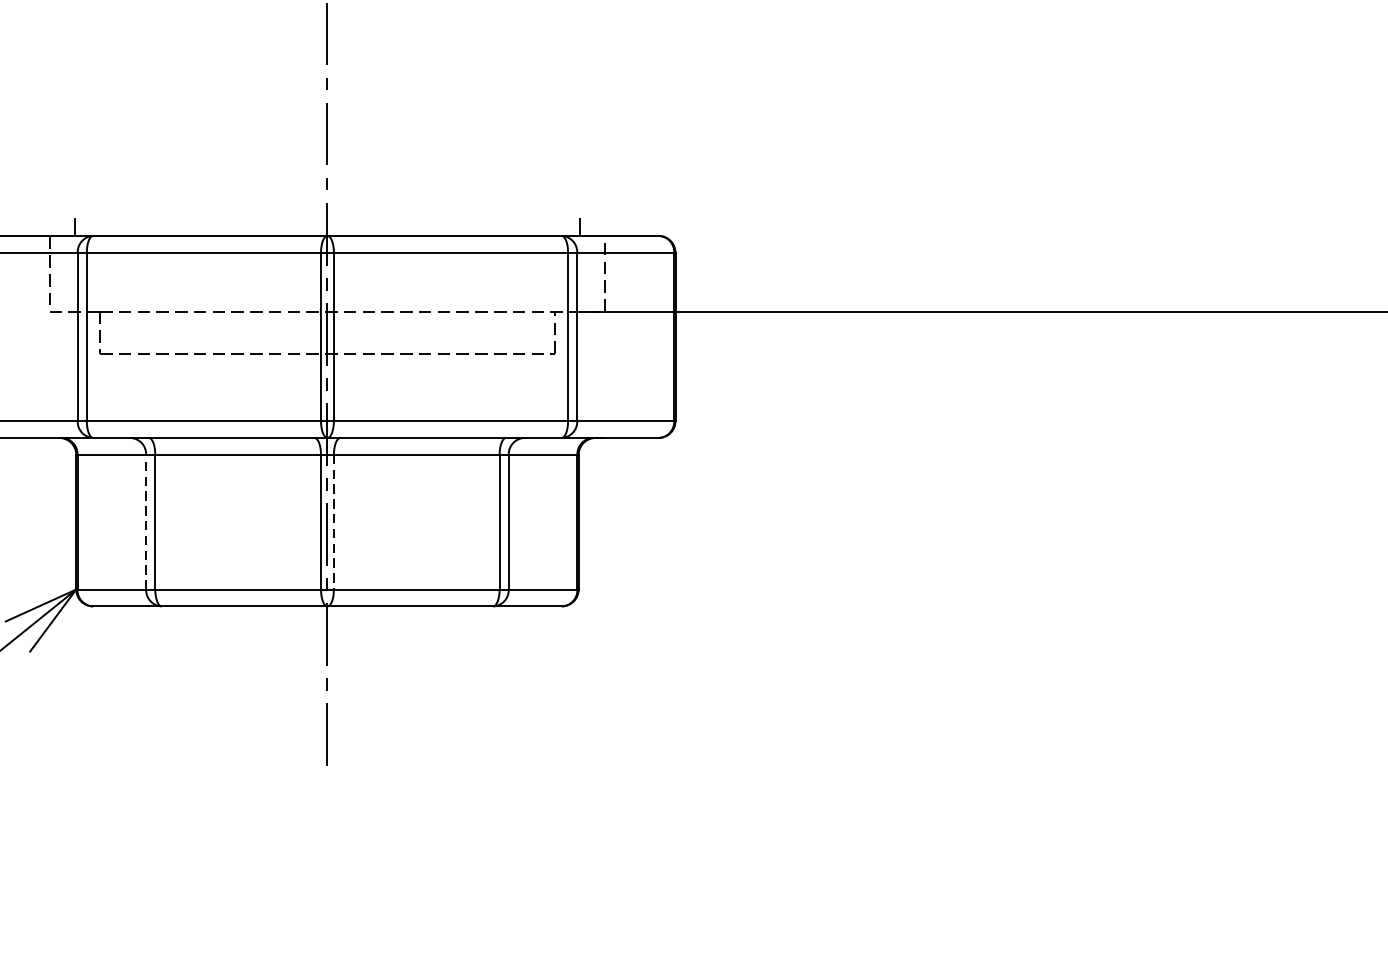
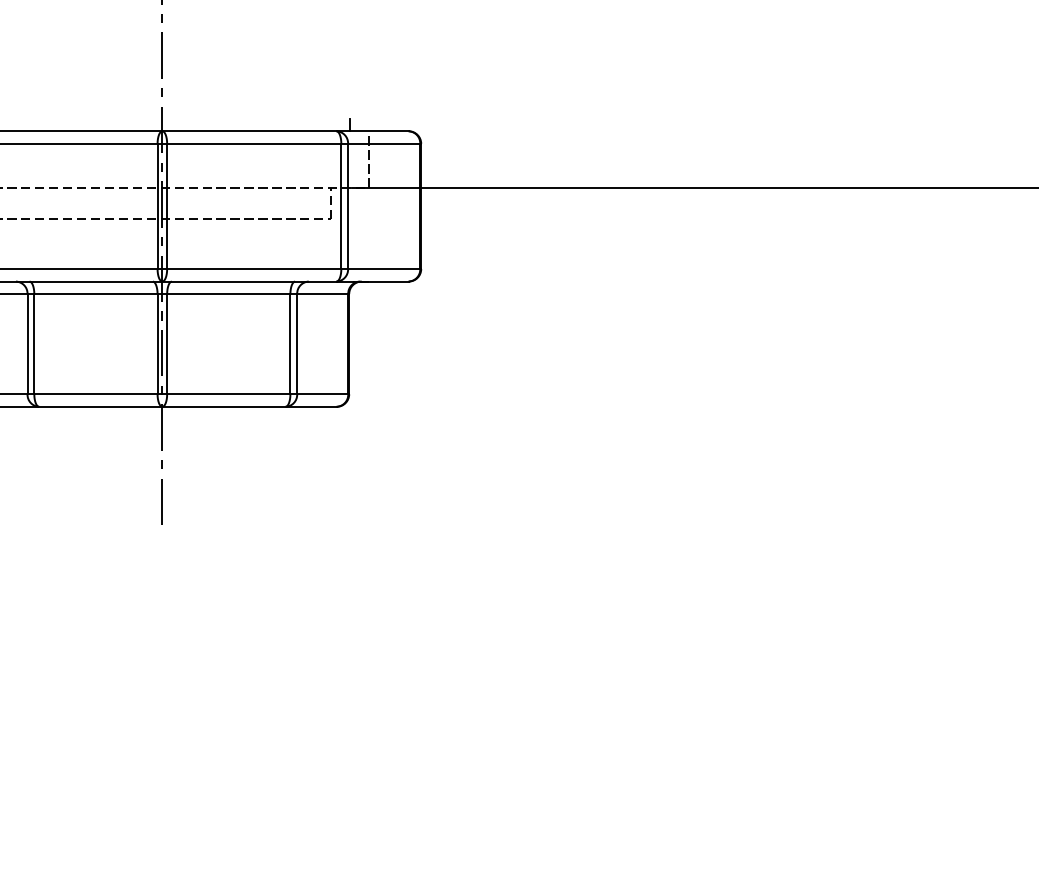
line: (146, 521) -> (27, 343), dashed -> solid
line: (334, 522) -> (167, 344), dashed -> solid

